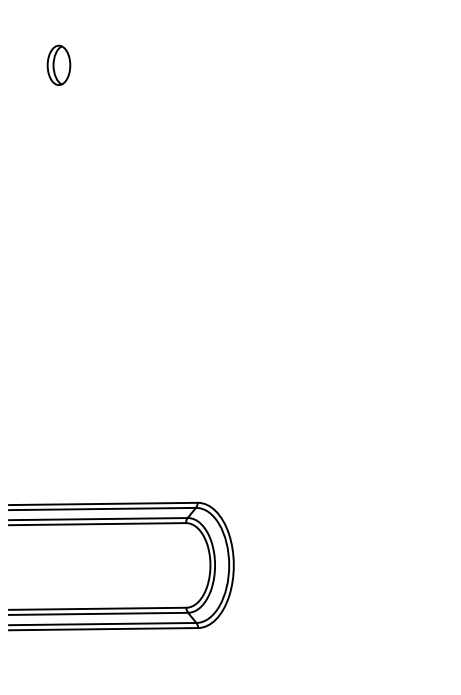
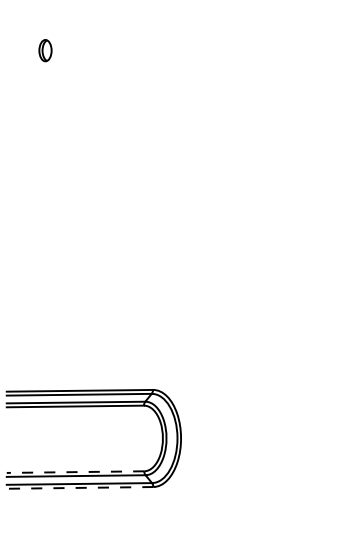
part: (58, 64) -> (45, 50), size x0.7
line: (97, 608) -> (75, 471), solid -> dashed
line: (103, 629) -> (80, 488), solid -> dashed

